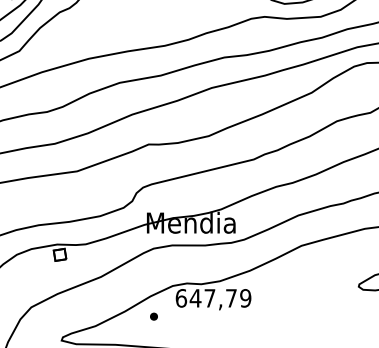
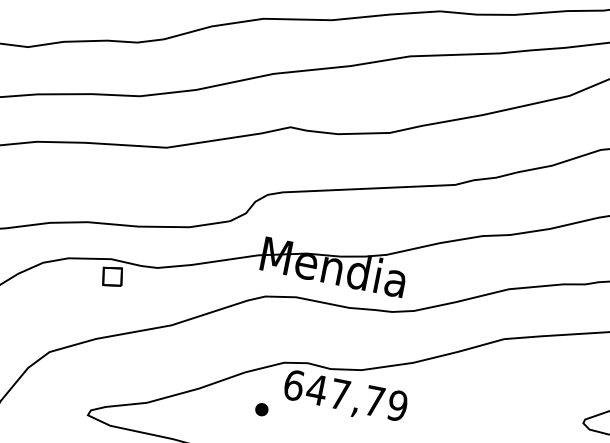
part: (153, 316) -> (261, 409), moved

